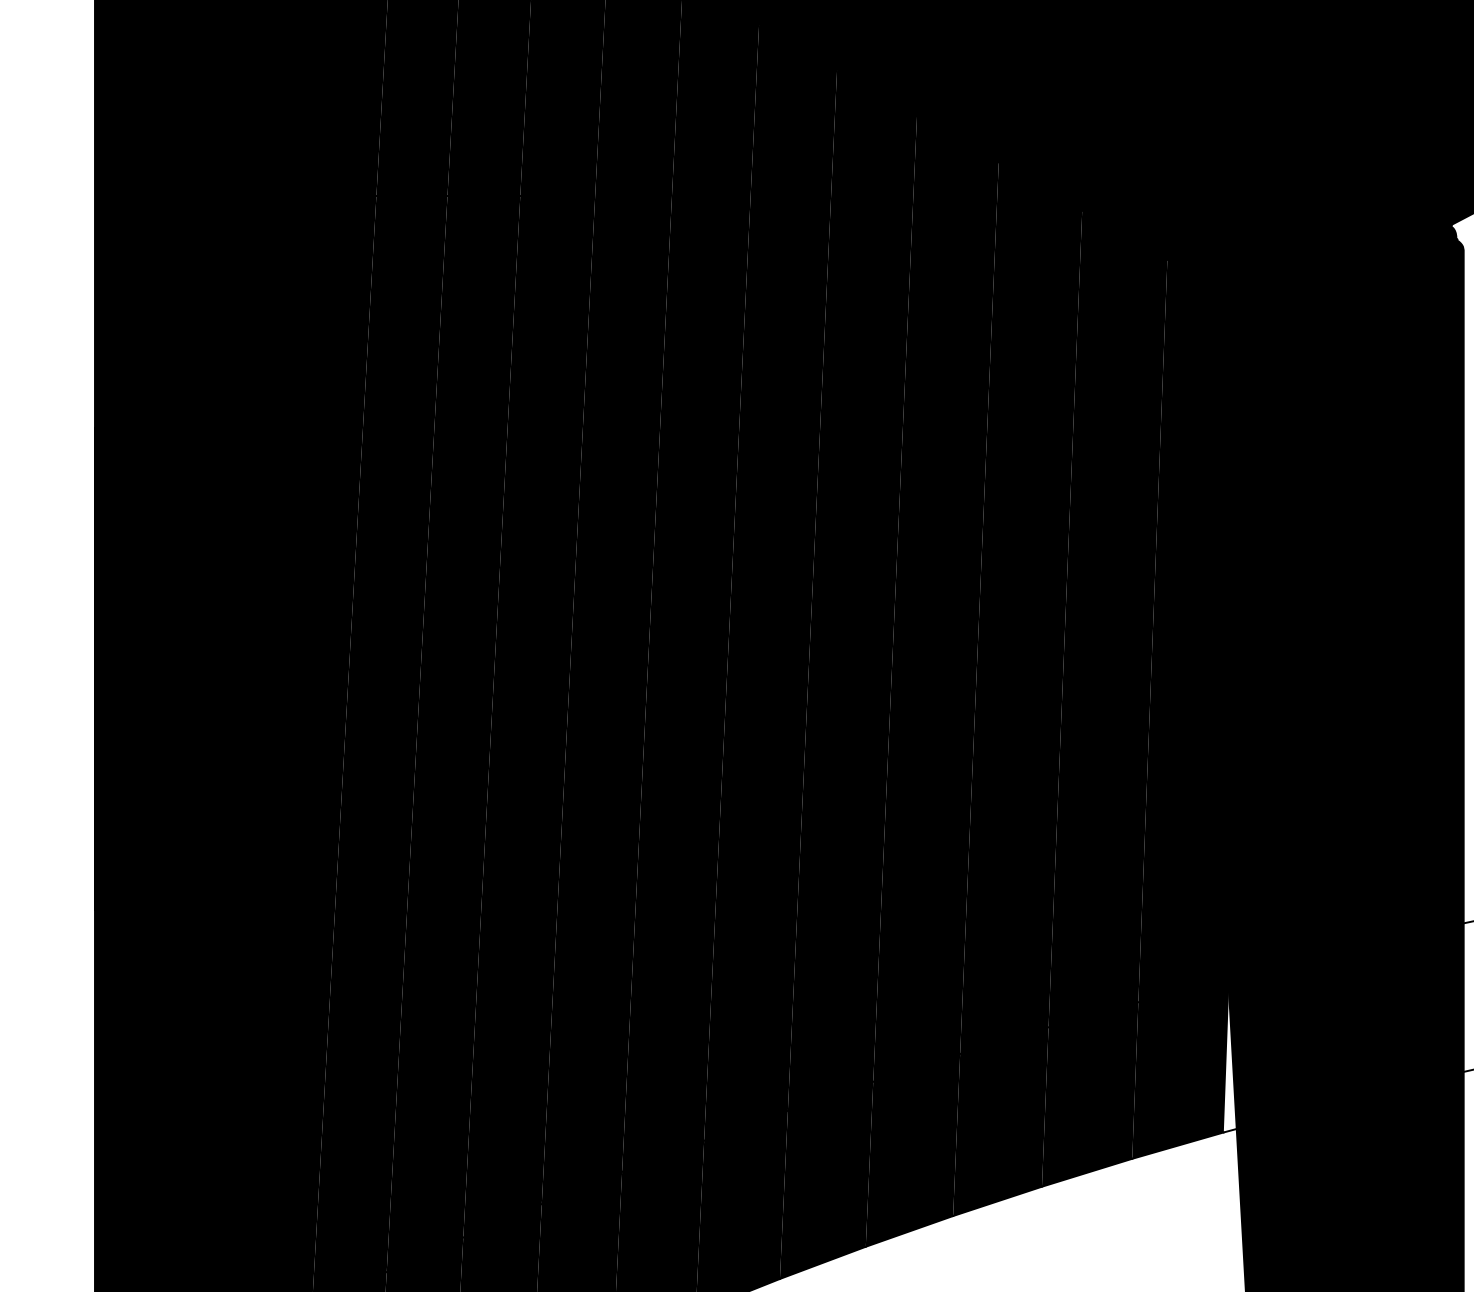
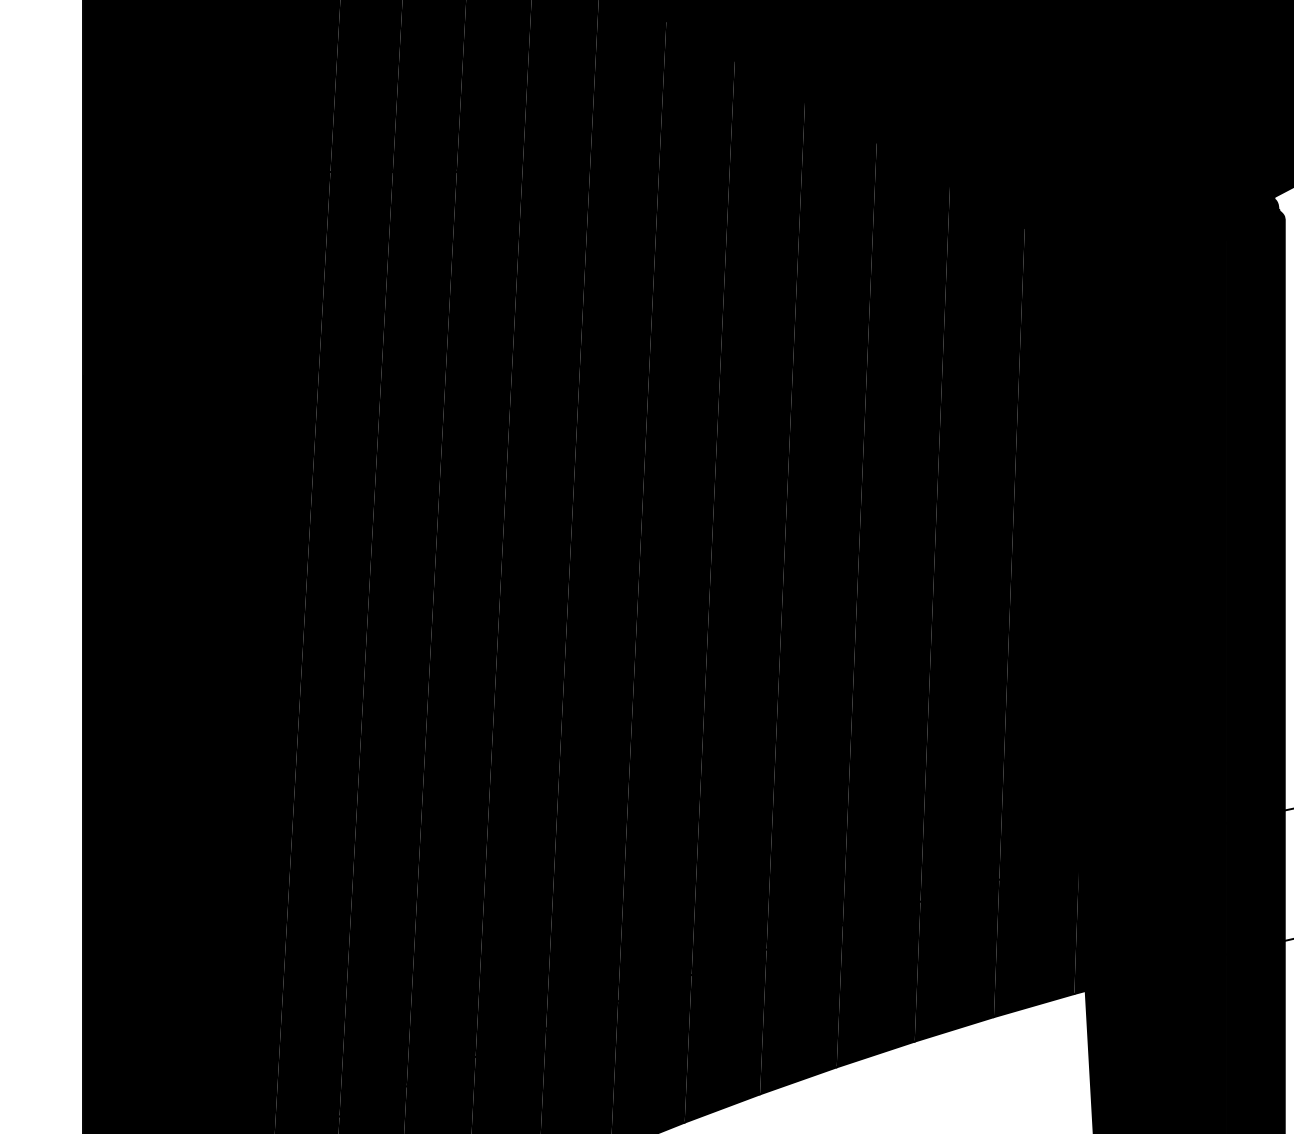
fill: (1229, 1061) -> (1079, 931), added

